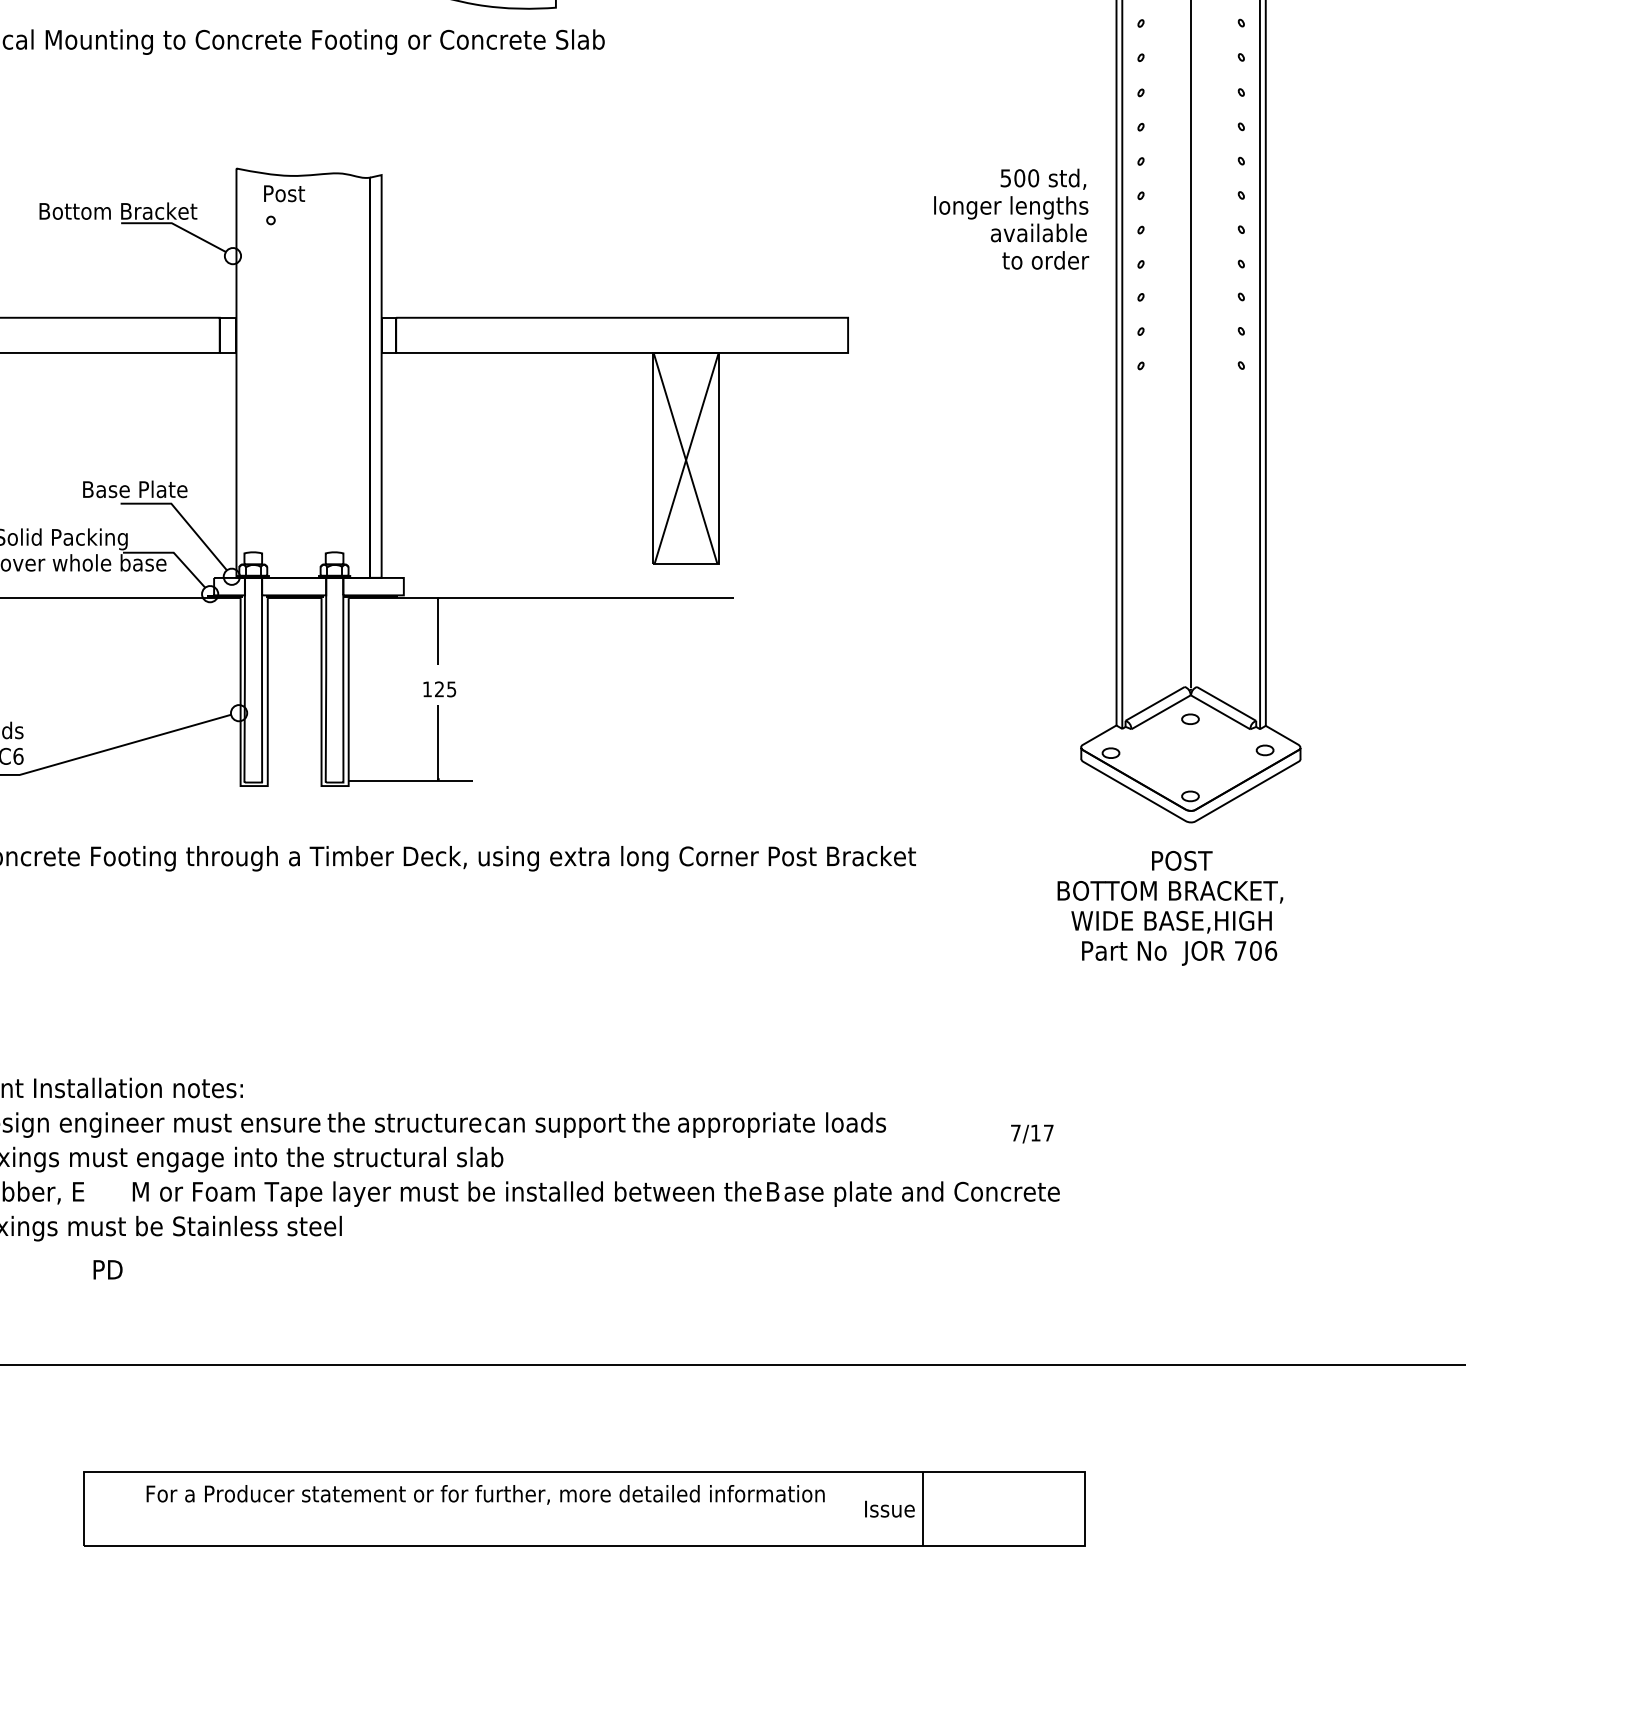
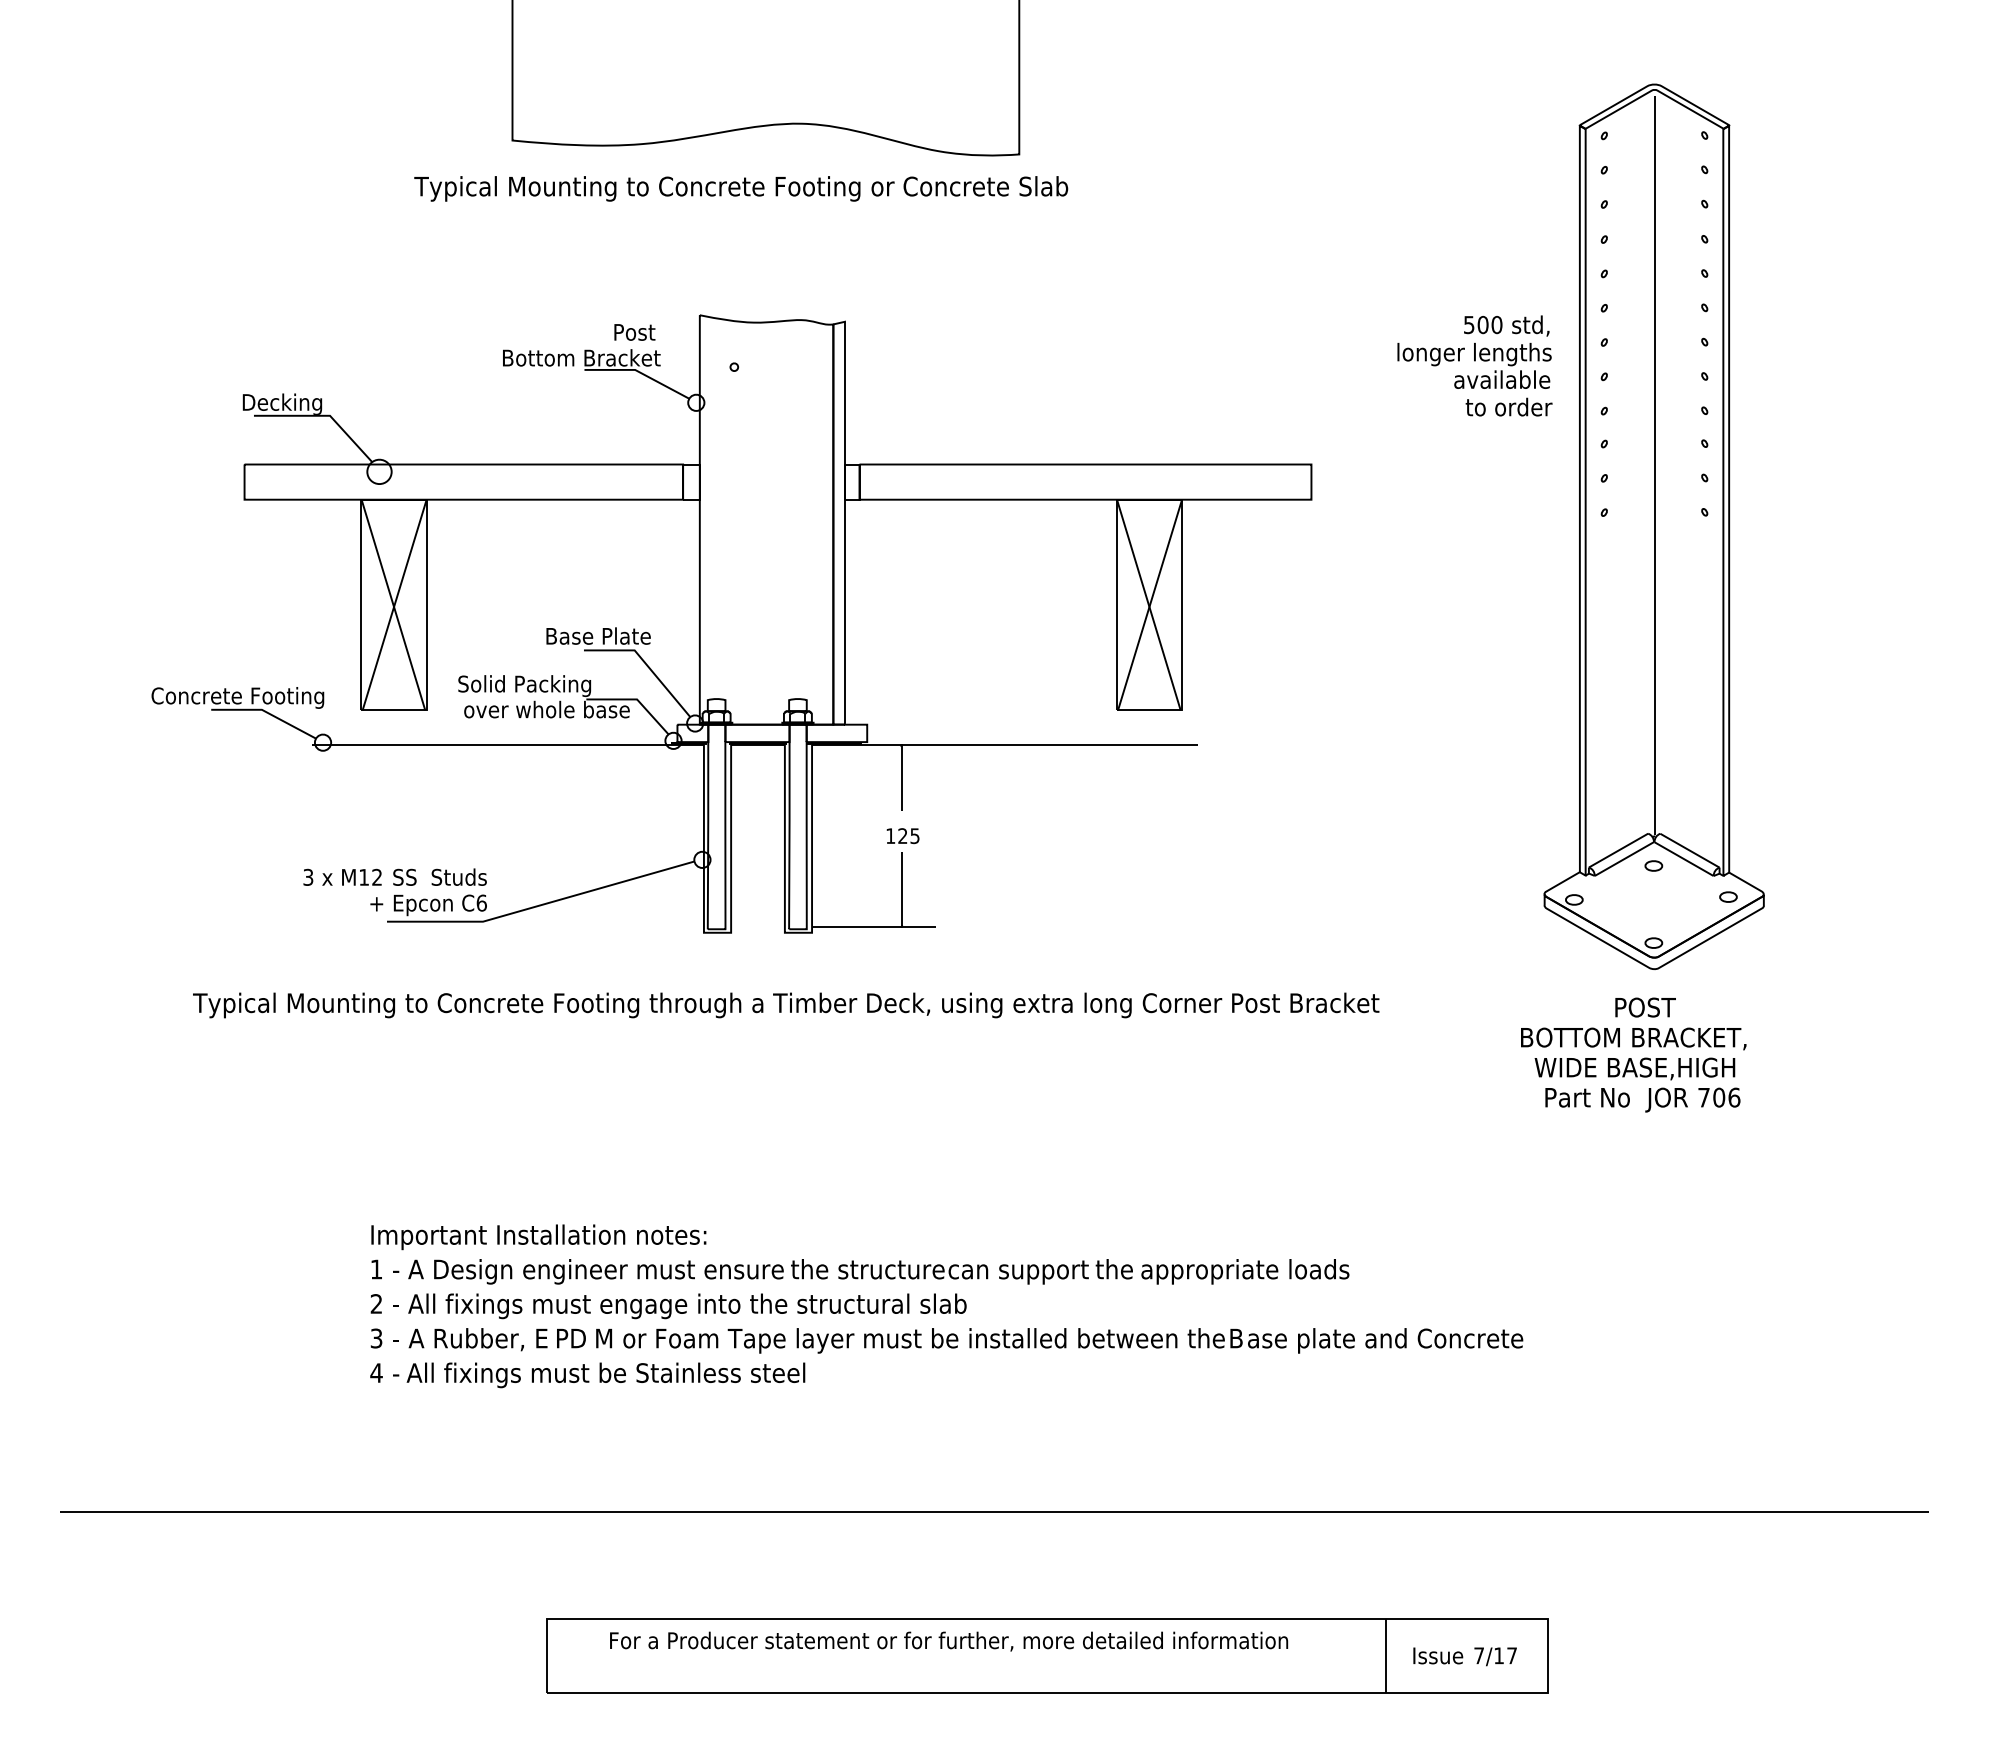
text: (284, 193) -> (634, 332), moved
text: (1032, 1133) -> (1495, 1656), moved
text: (108, 1269) -> (571, 1338), moved
text: (890, 1508) -> (1438, 1655), moved

